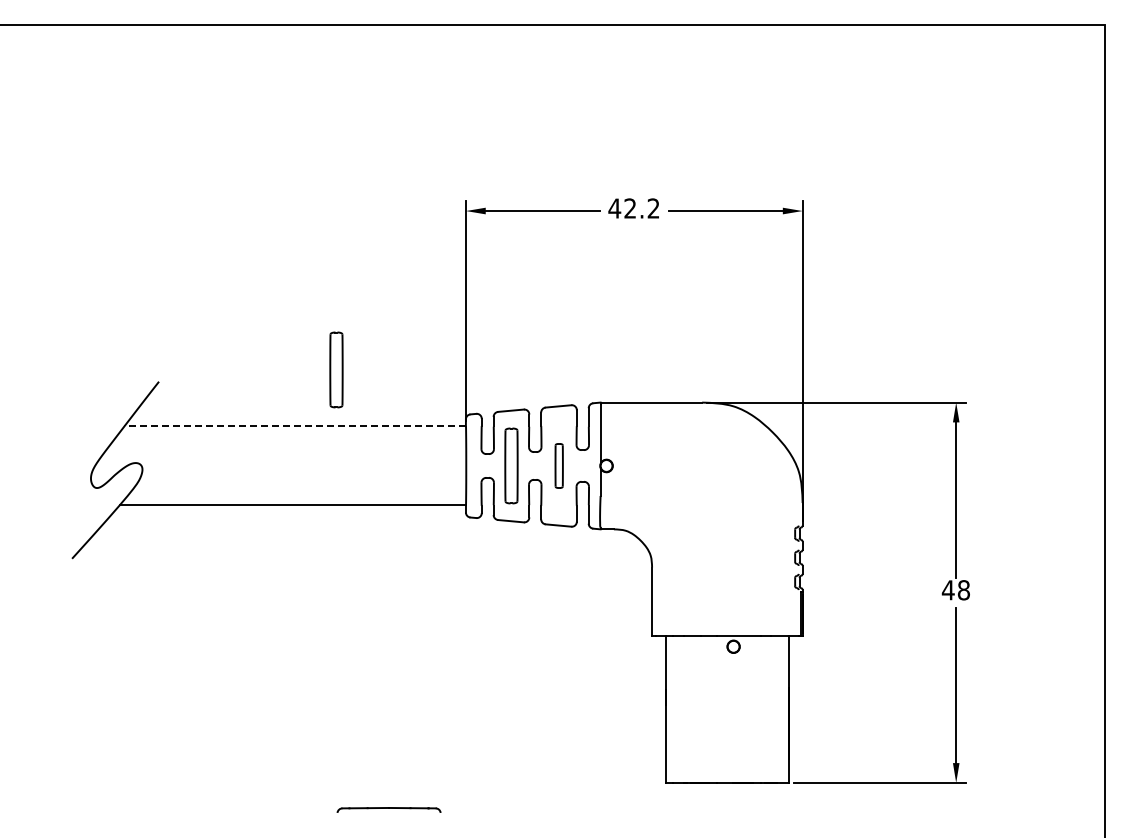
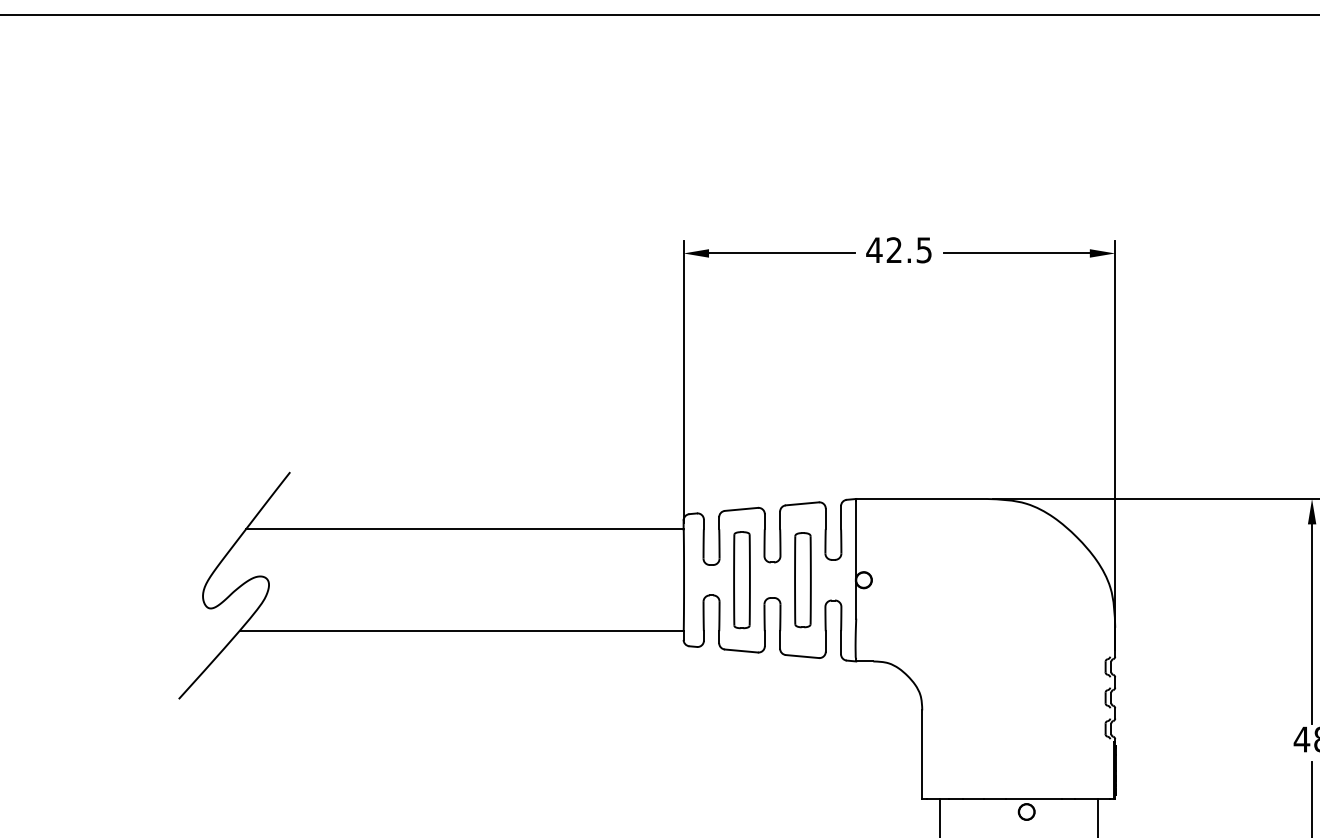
text: (653, 208) -> (924, 250), 42.2 -> 42.5
part: (336, 369) -> (517, 456), removed
line: (295, 426) -> (465, 529), dashed -> solid
part: (559, 465) -> (803, 579), size x1.67

